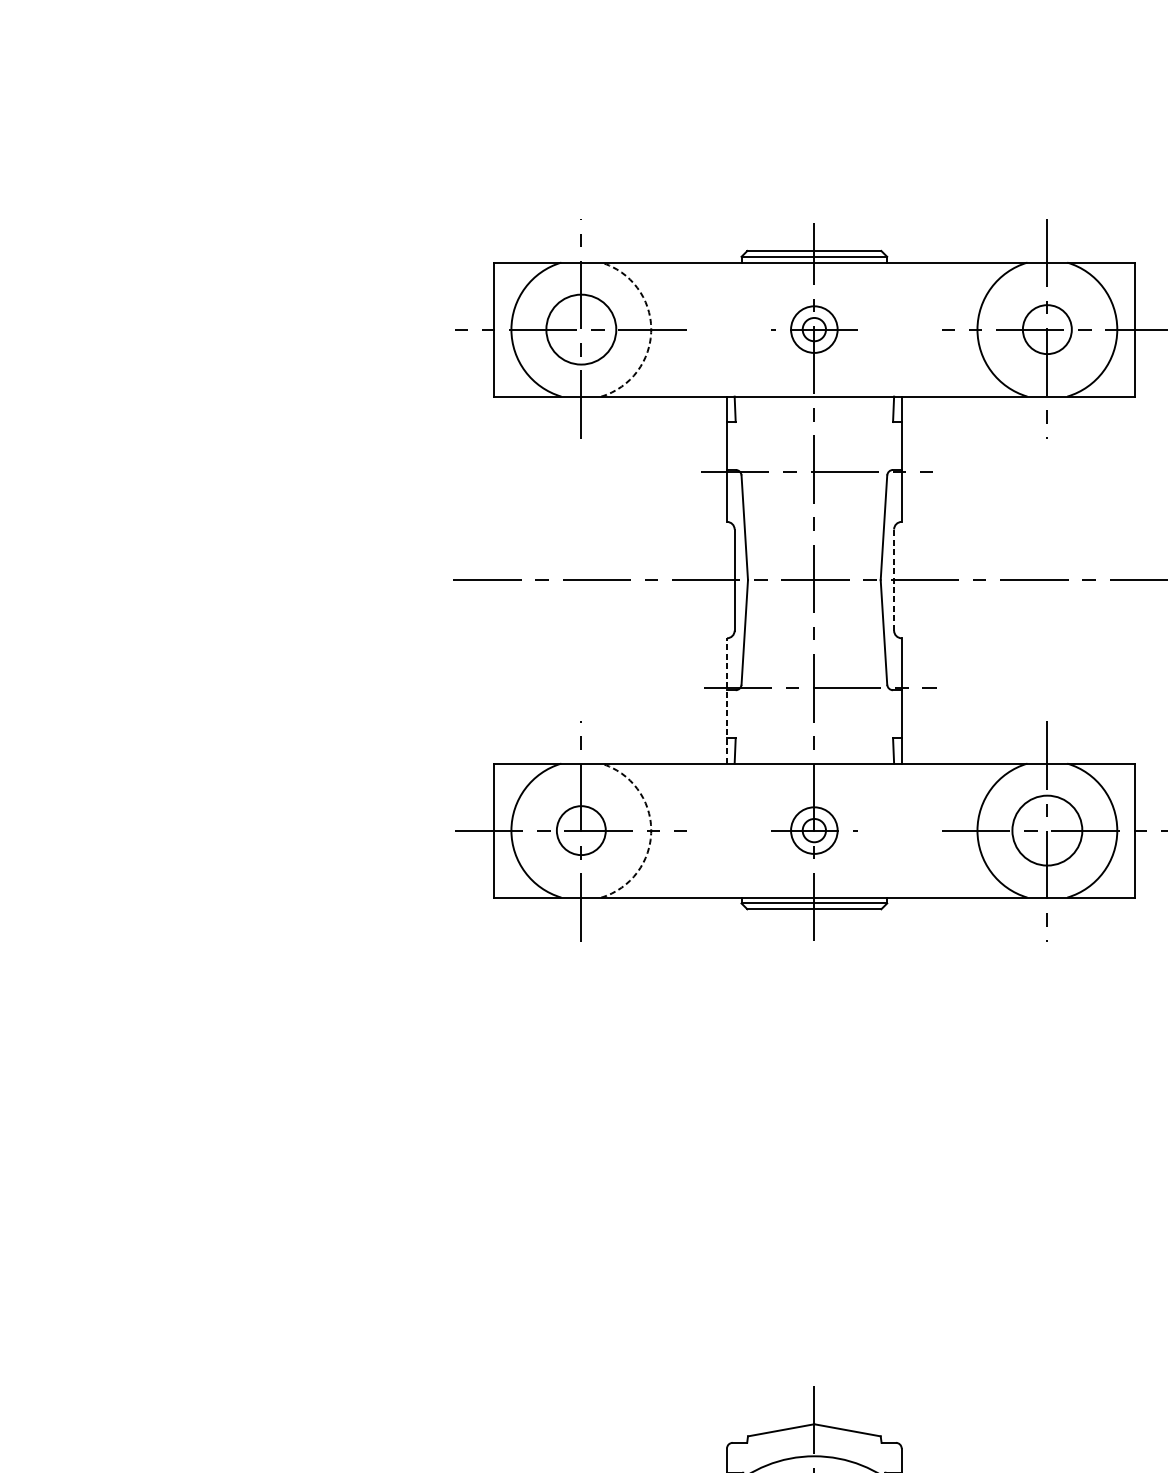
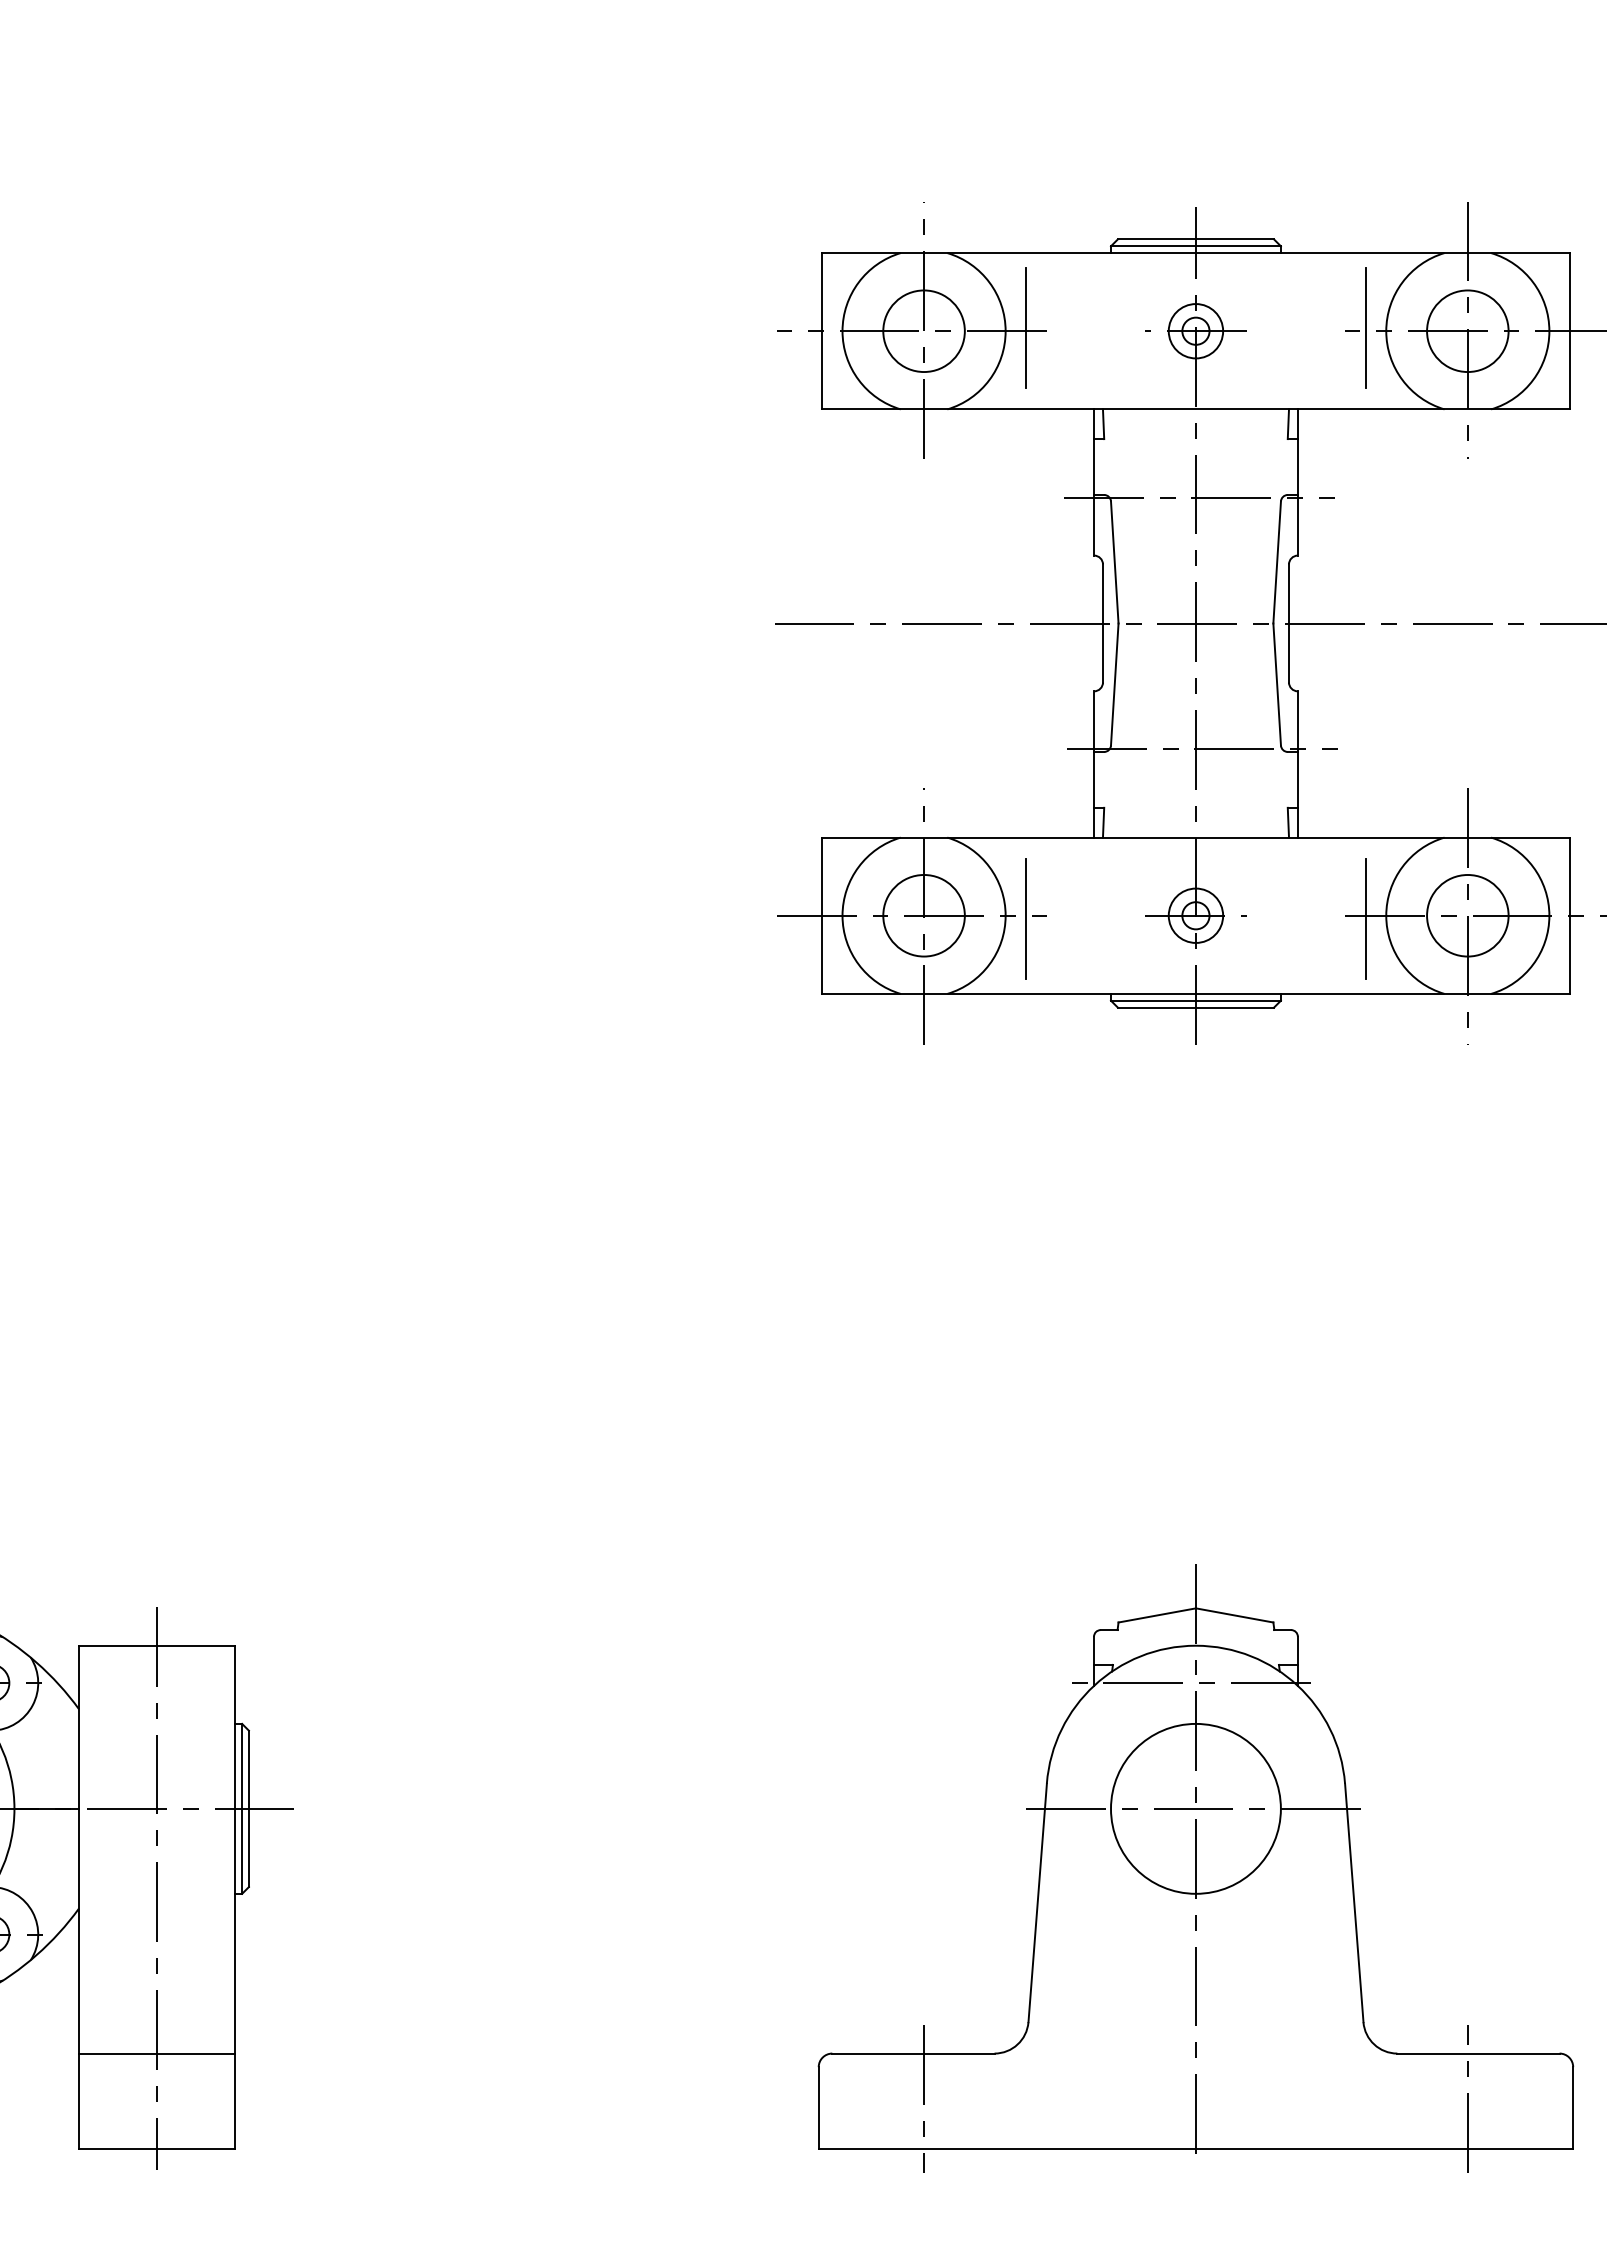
line: (669, 326) -> (1026, 327), added
line: (959, 326) -> (1365, 327), added
arc: (651, 329) -> (1005, 331), dashed -> solid
circle: (1047, 329) -> (1467, 331), size x1.43
line: (894, 579) -> (1289, 622), dashed -> solid
line: (727, 700) -> (1094, 763), dashed -> solid
circle: (580, 830) -> (923, 915), size x1.43
arc: (651, 830) -> (1005, 915), dashed -> solid
line: (669, 832) -> (1026, 918), added
line: (959, 832) -> (1365, 918), added

